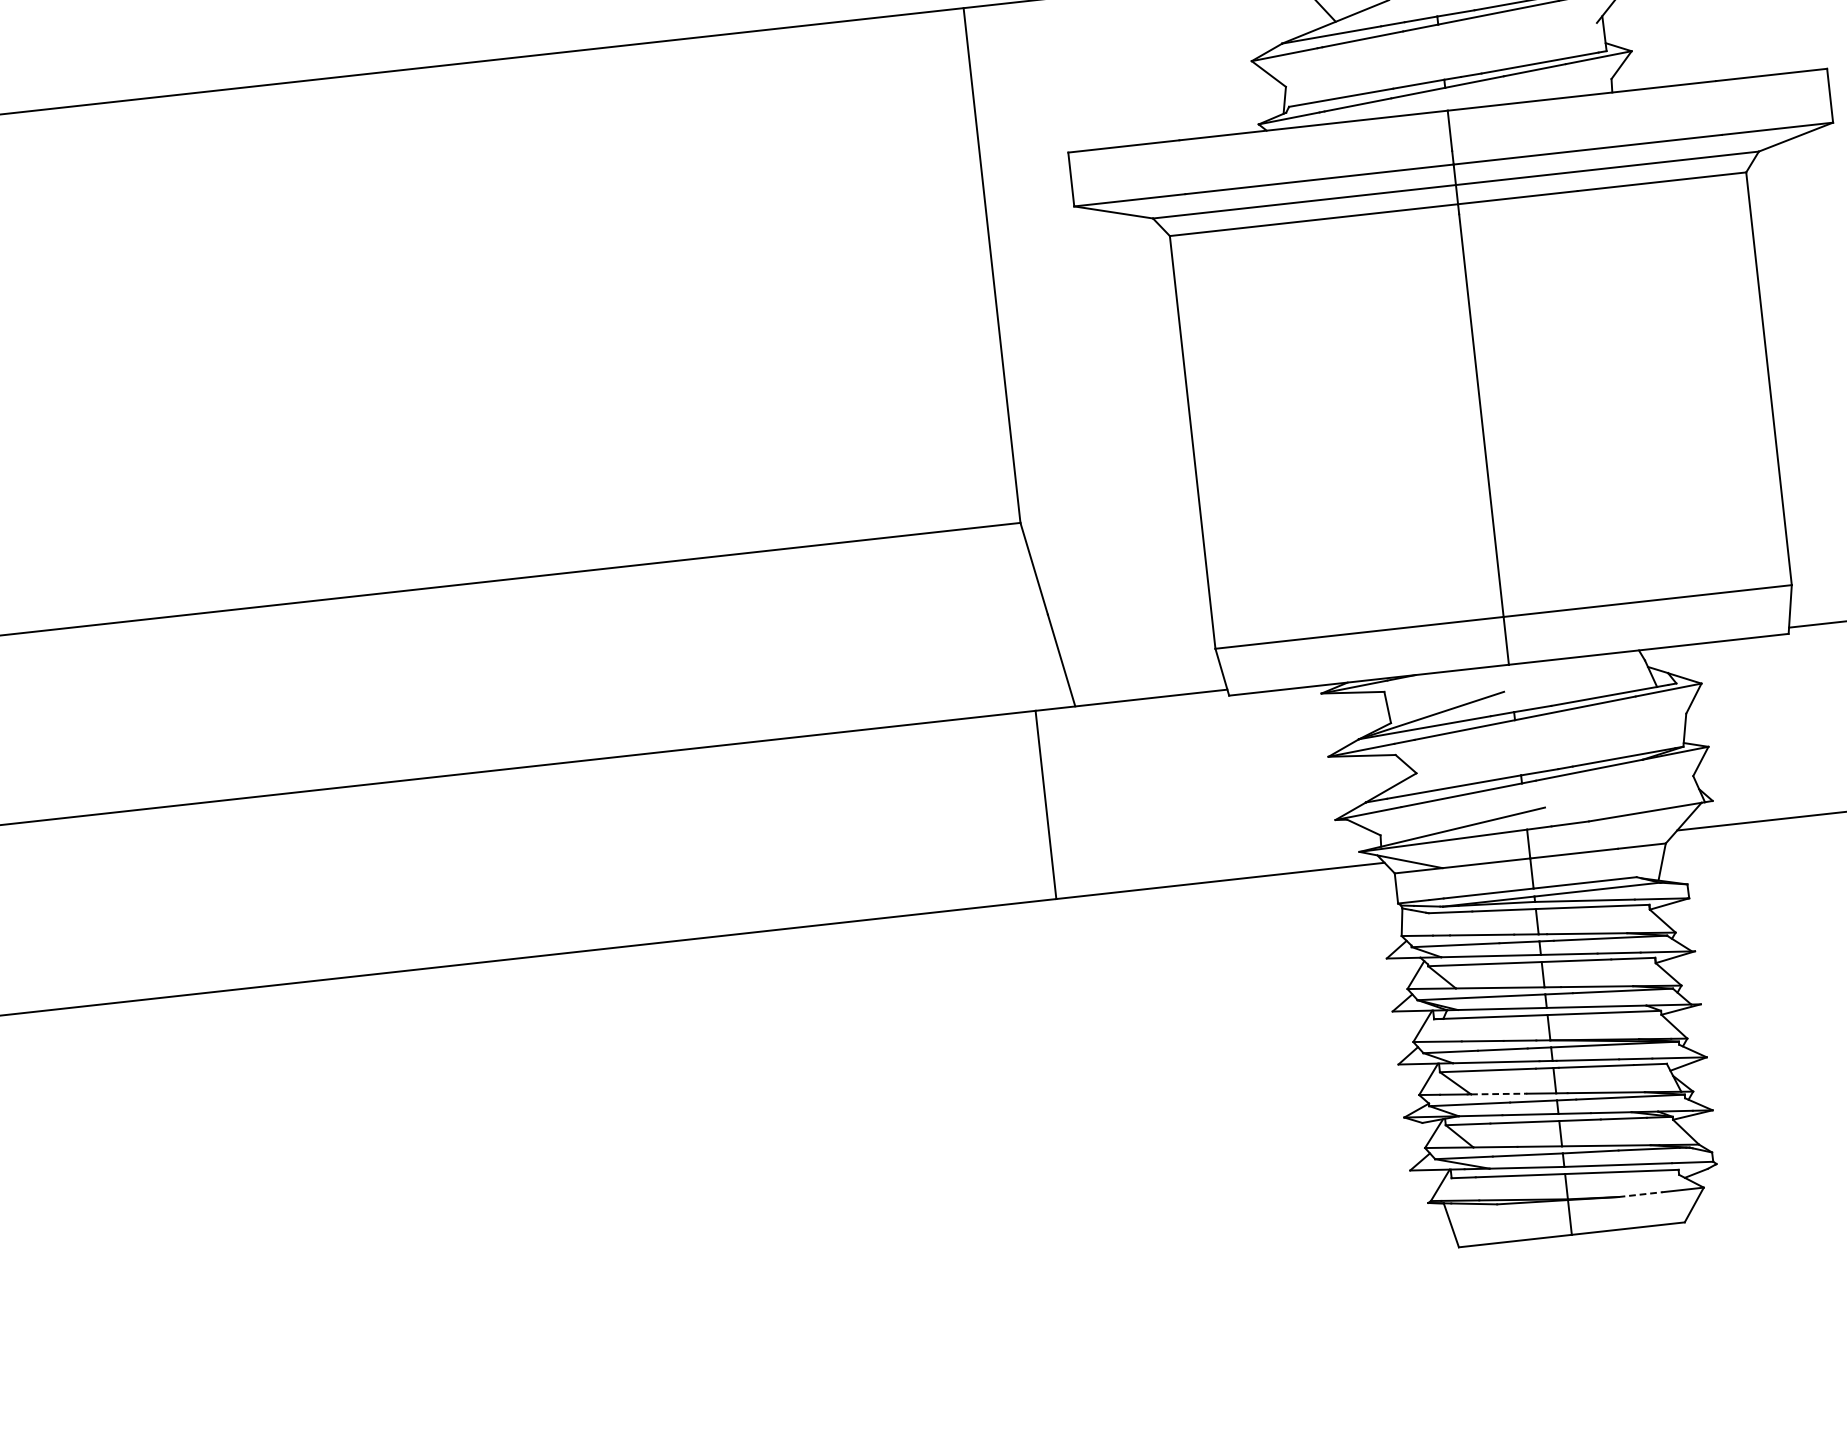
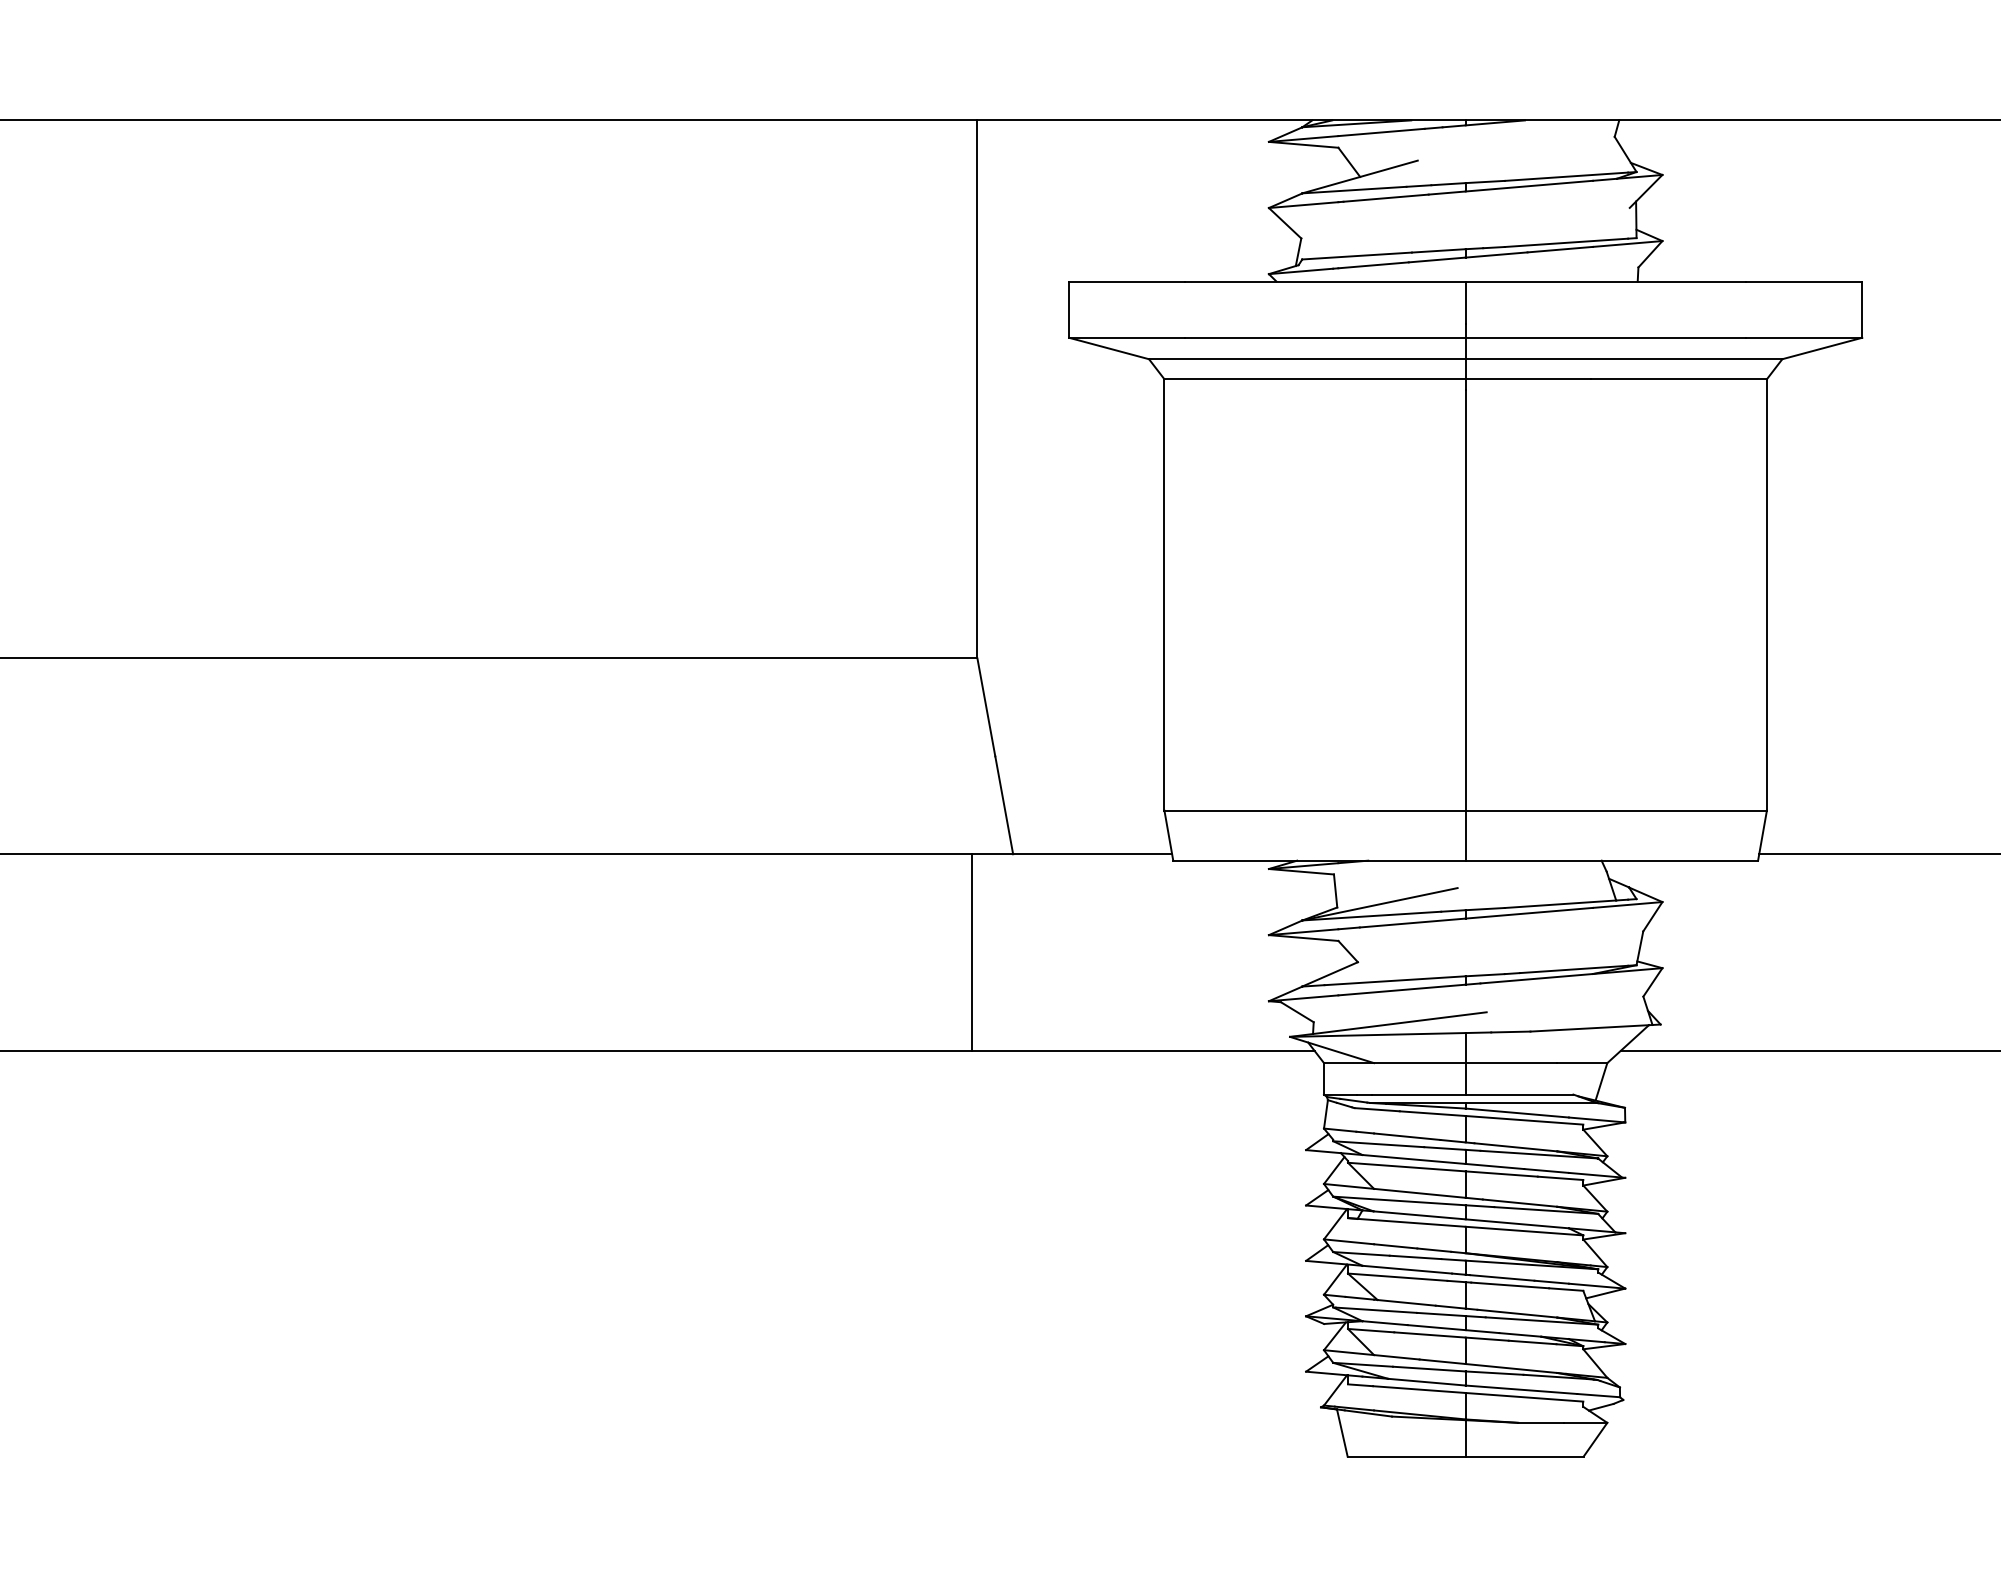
line: (1499, 1093) -> (1407, 1302), dashed -> solid
line: (1640, 1194) -> (1541, 1422), dashed -> solid

